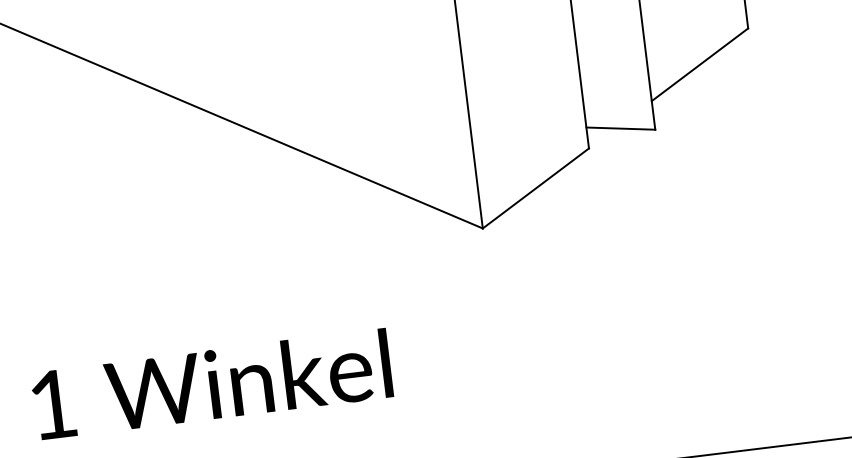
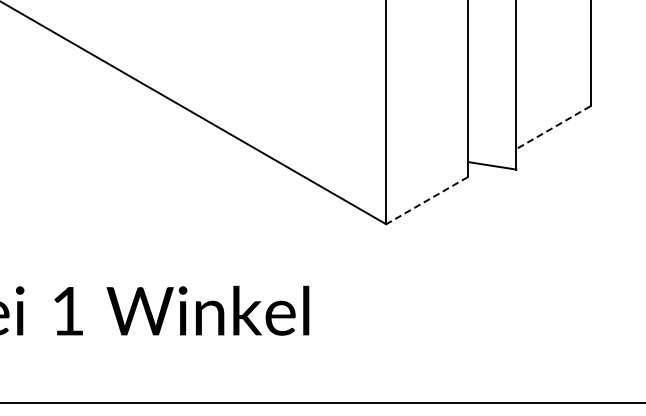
line: (700, 64) -> (553, 127), solid -> dashed
line: (535, 188) -> (426, 200), solid -> dashed

